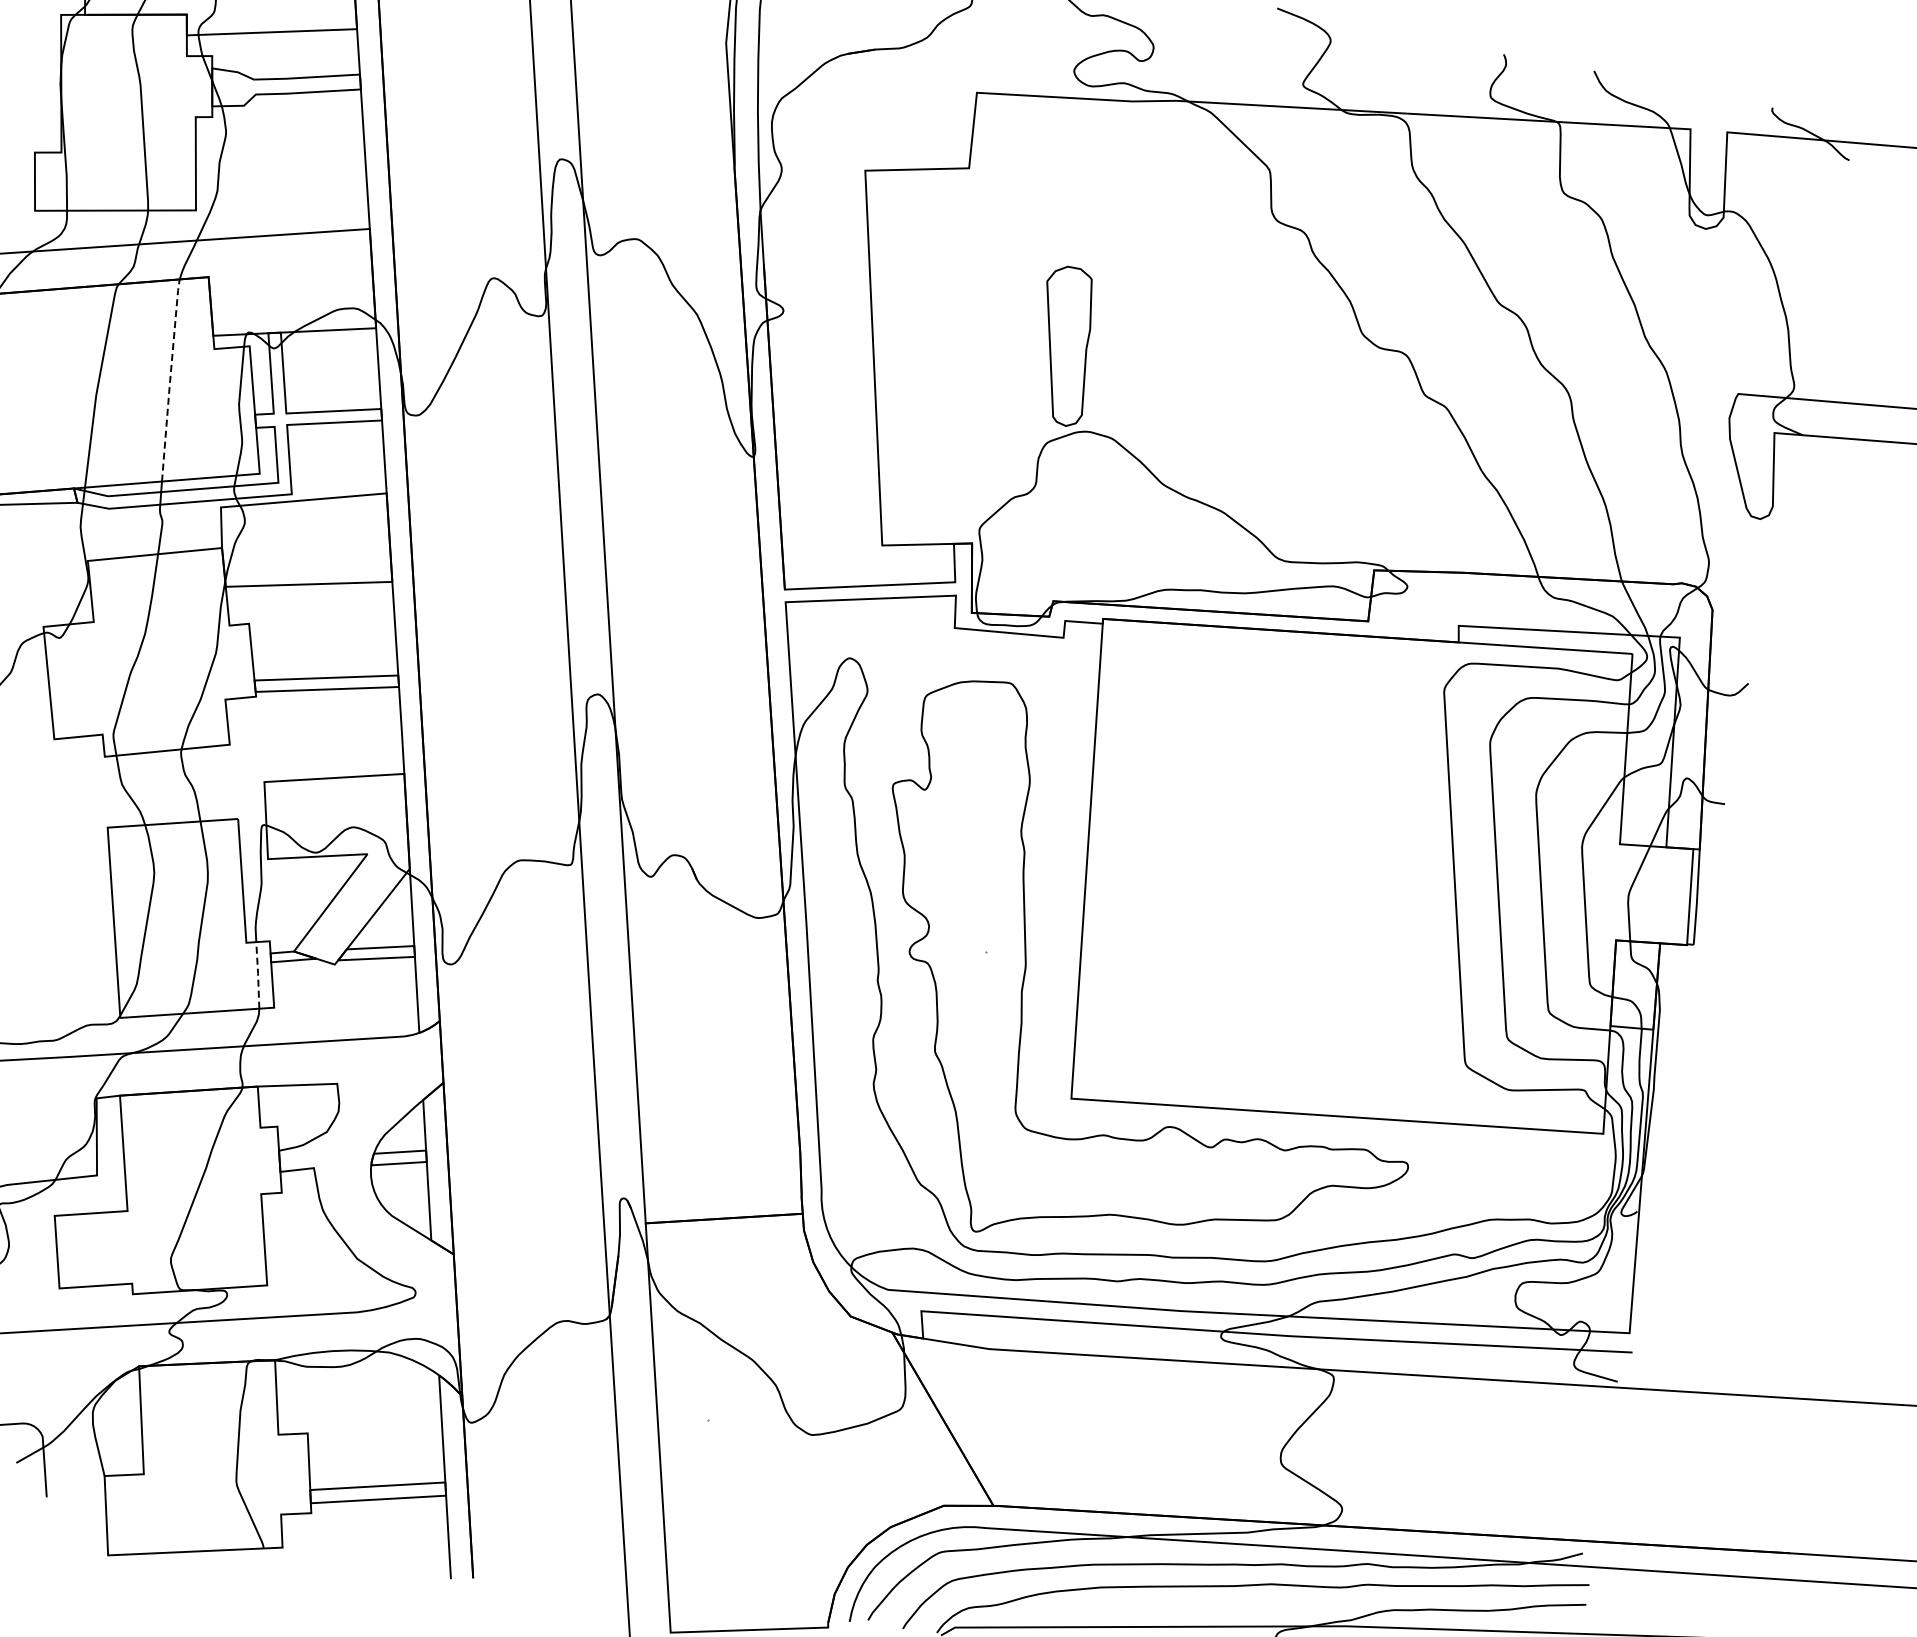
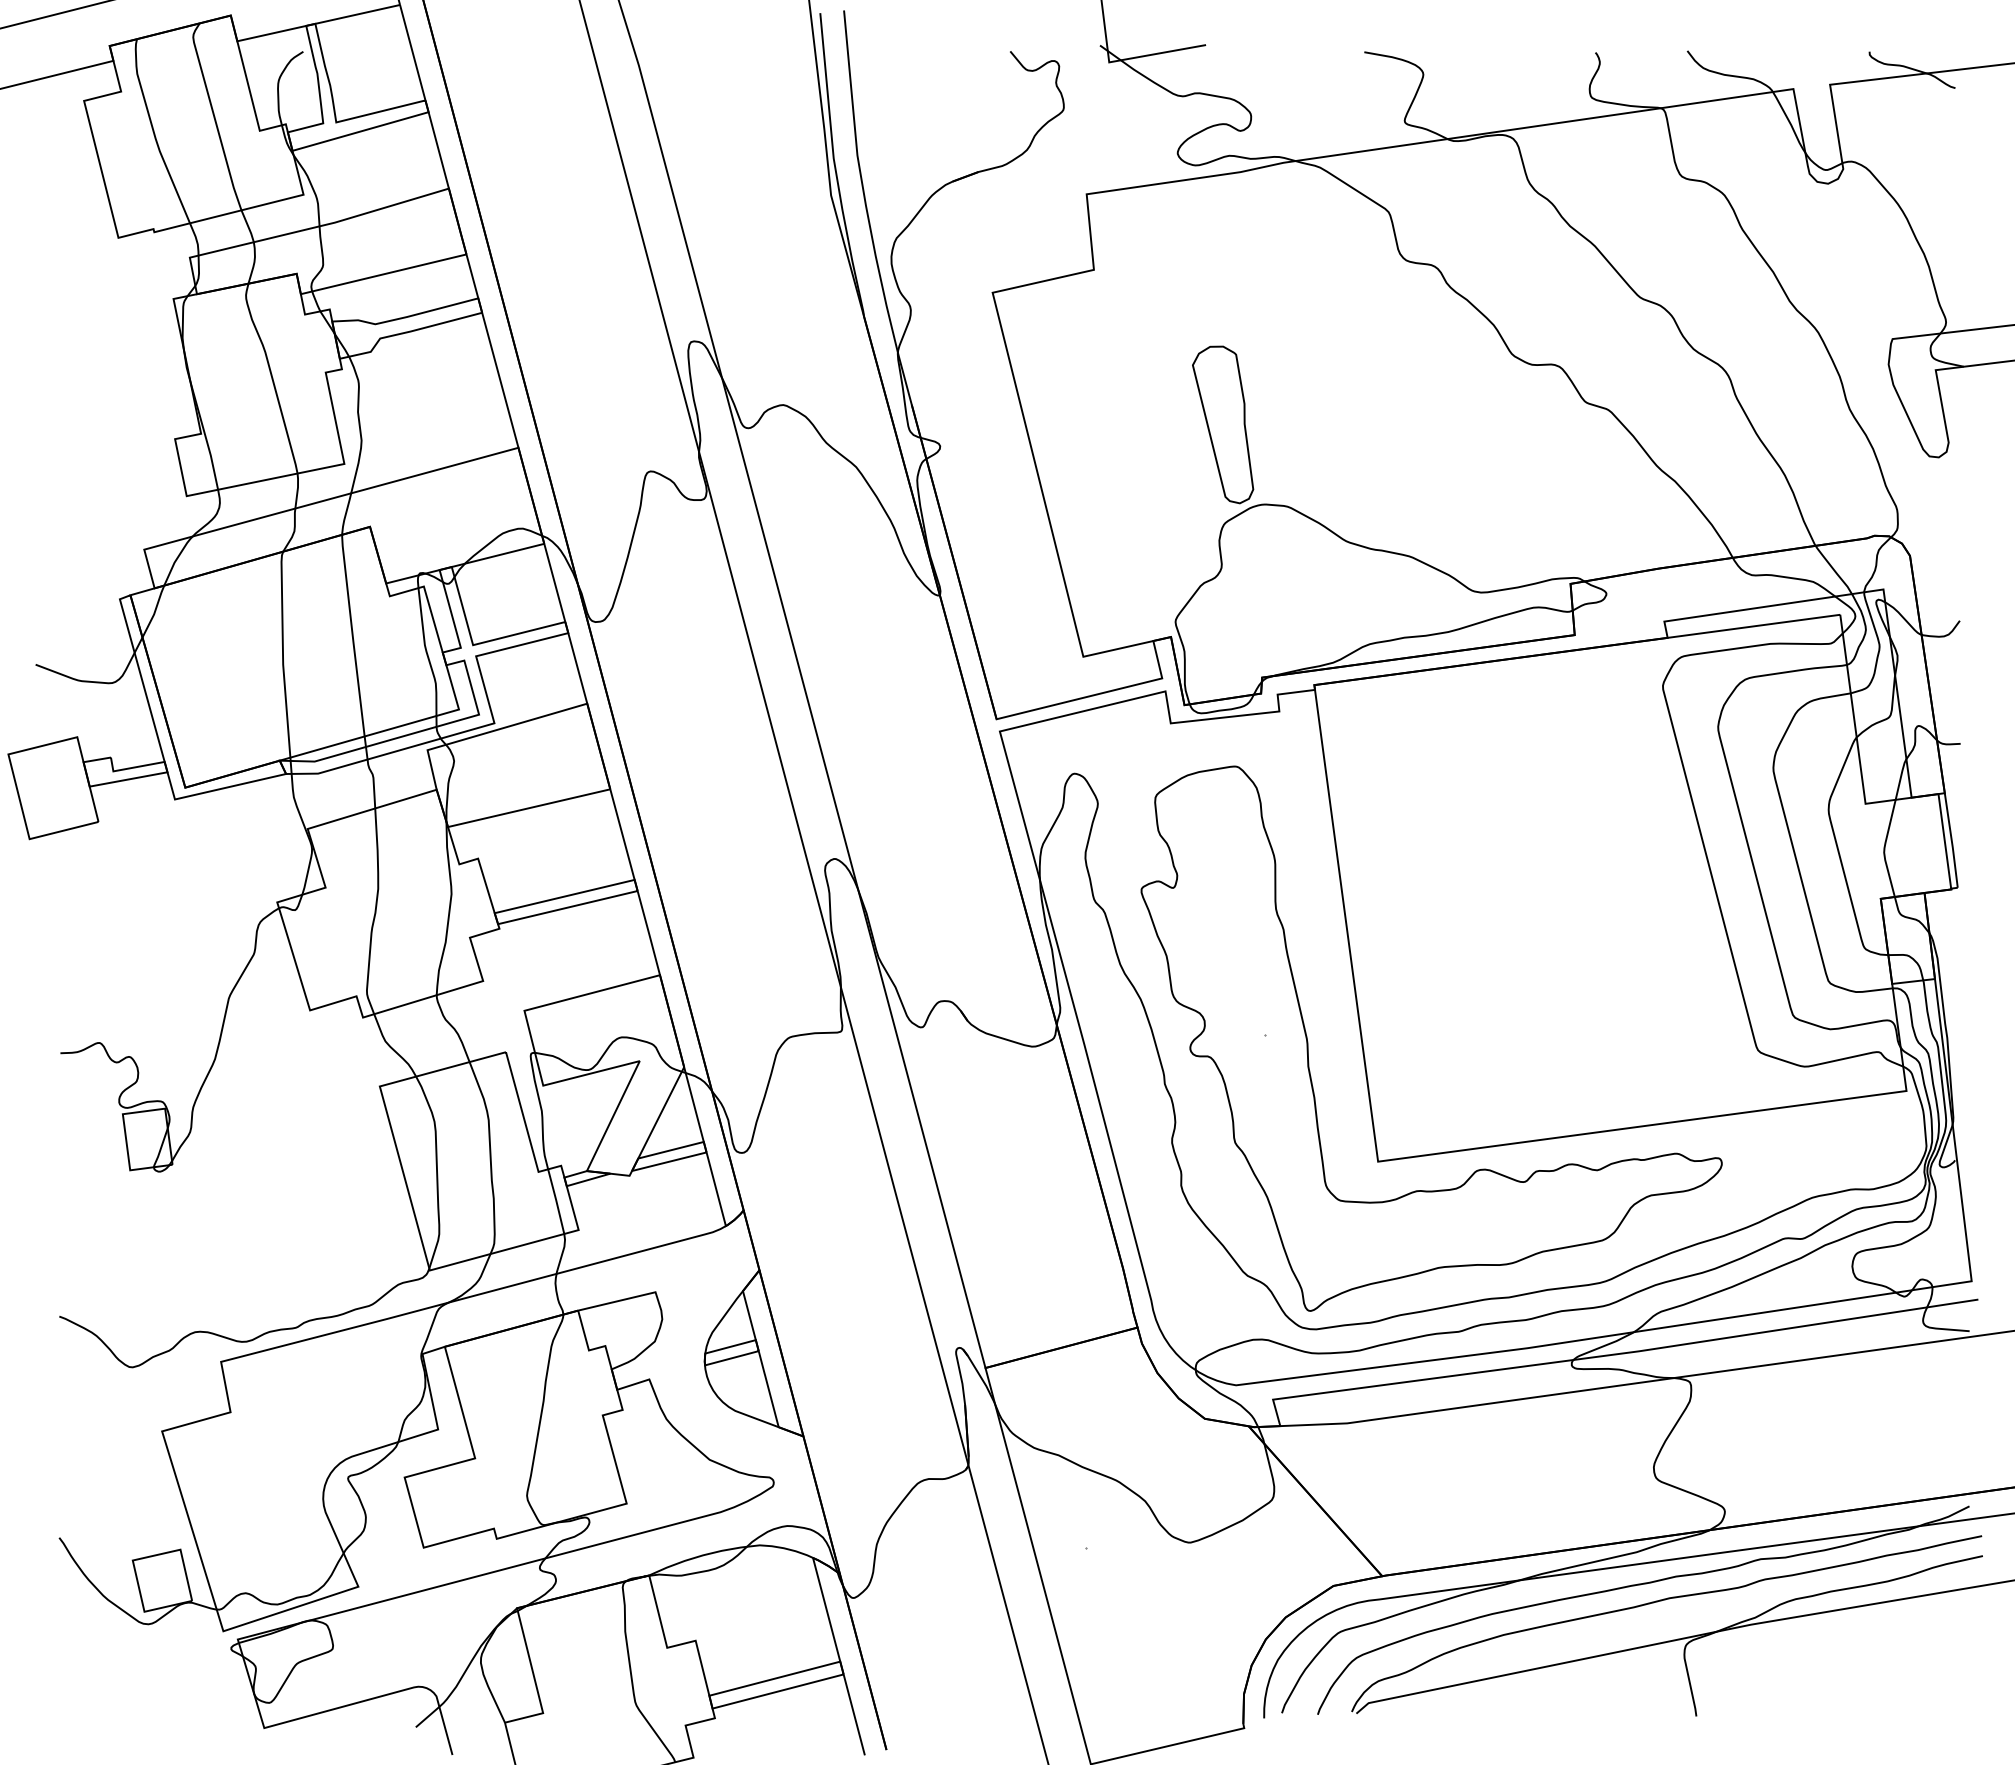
line: (170, 379) -> (352, 634), dashed -> solid
line: (258, 974) -> (556, 1200), dashed -> solid

